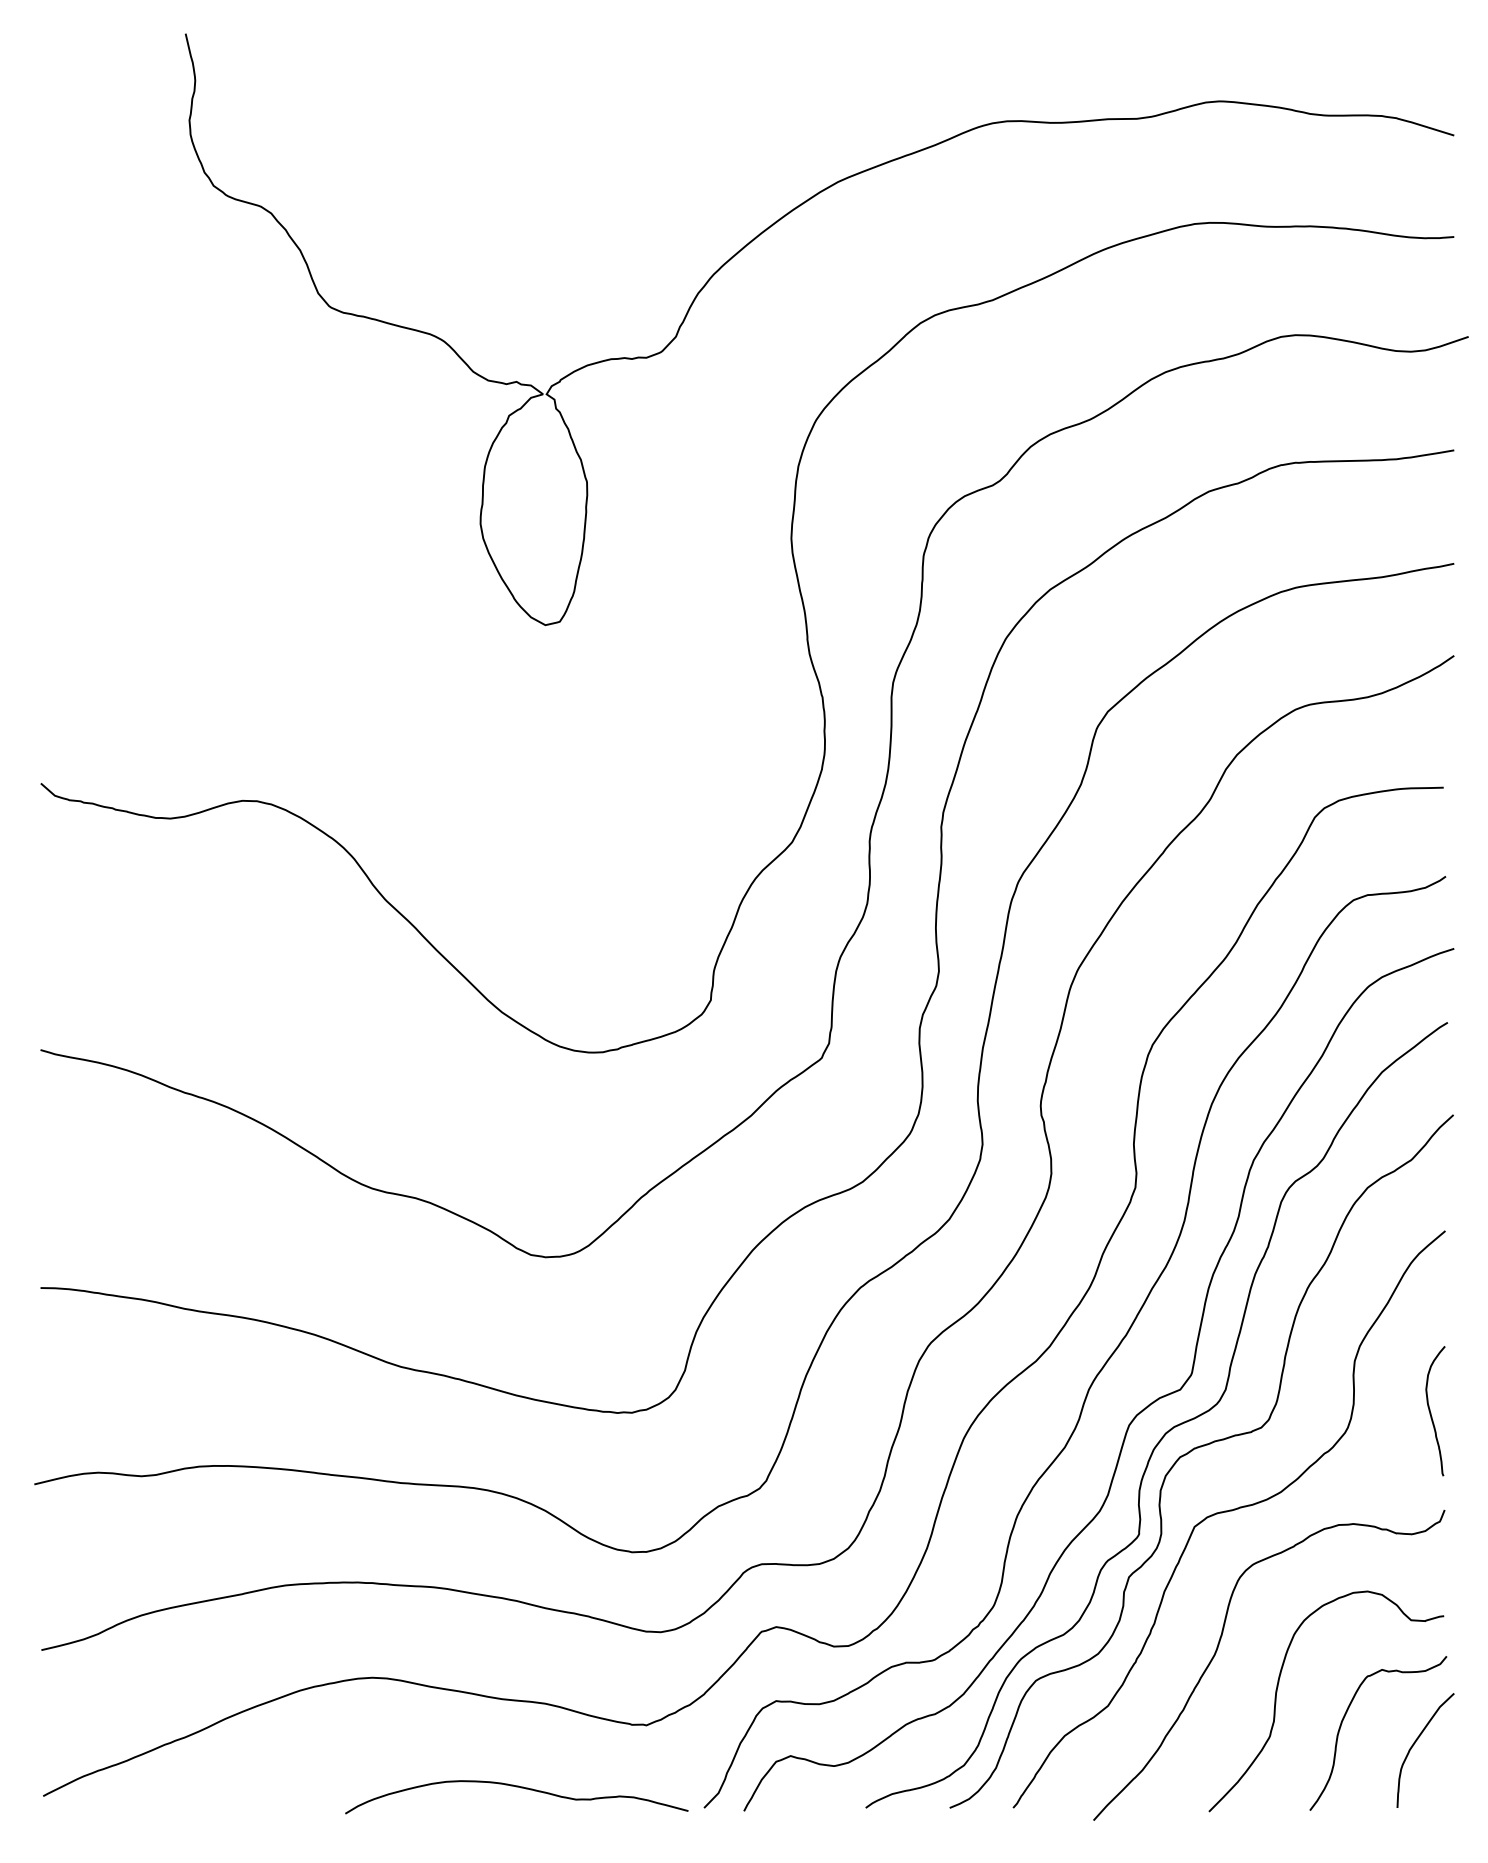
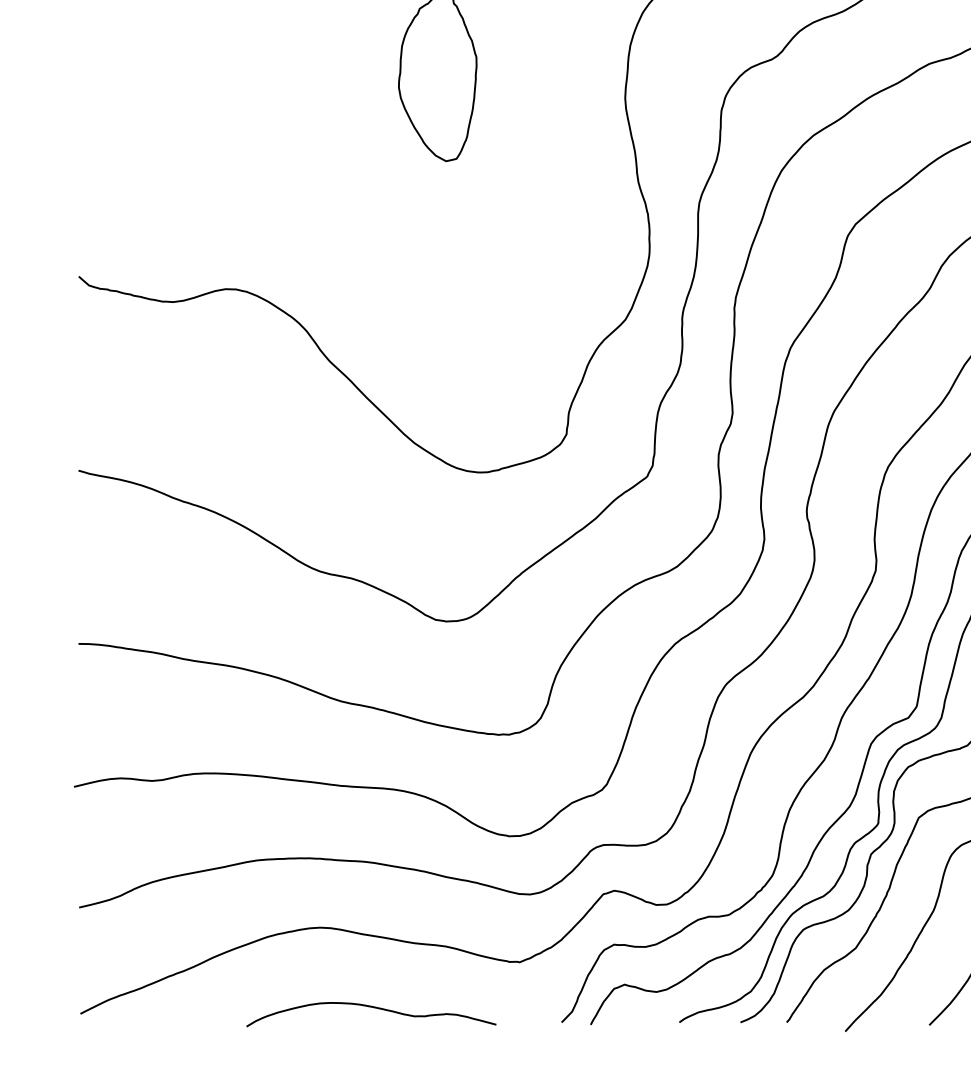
curve: (516, 1787) -> (371, 1007), moved

